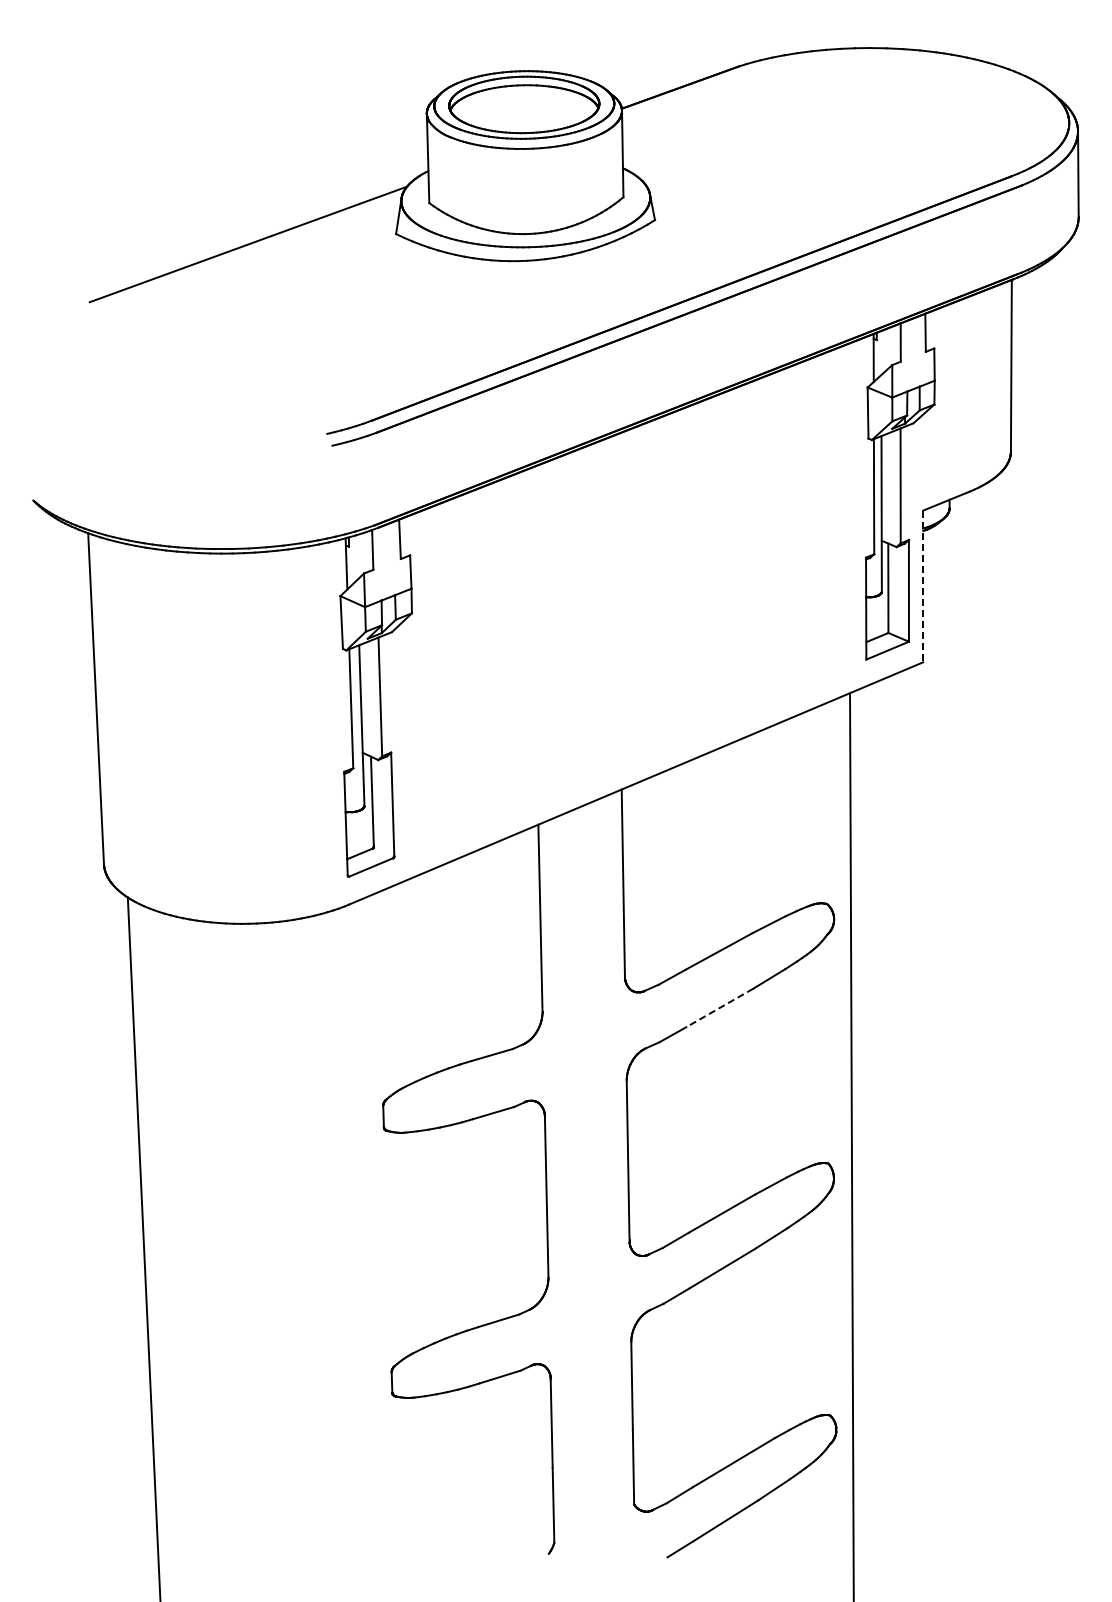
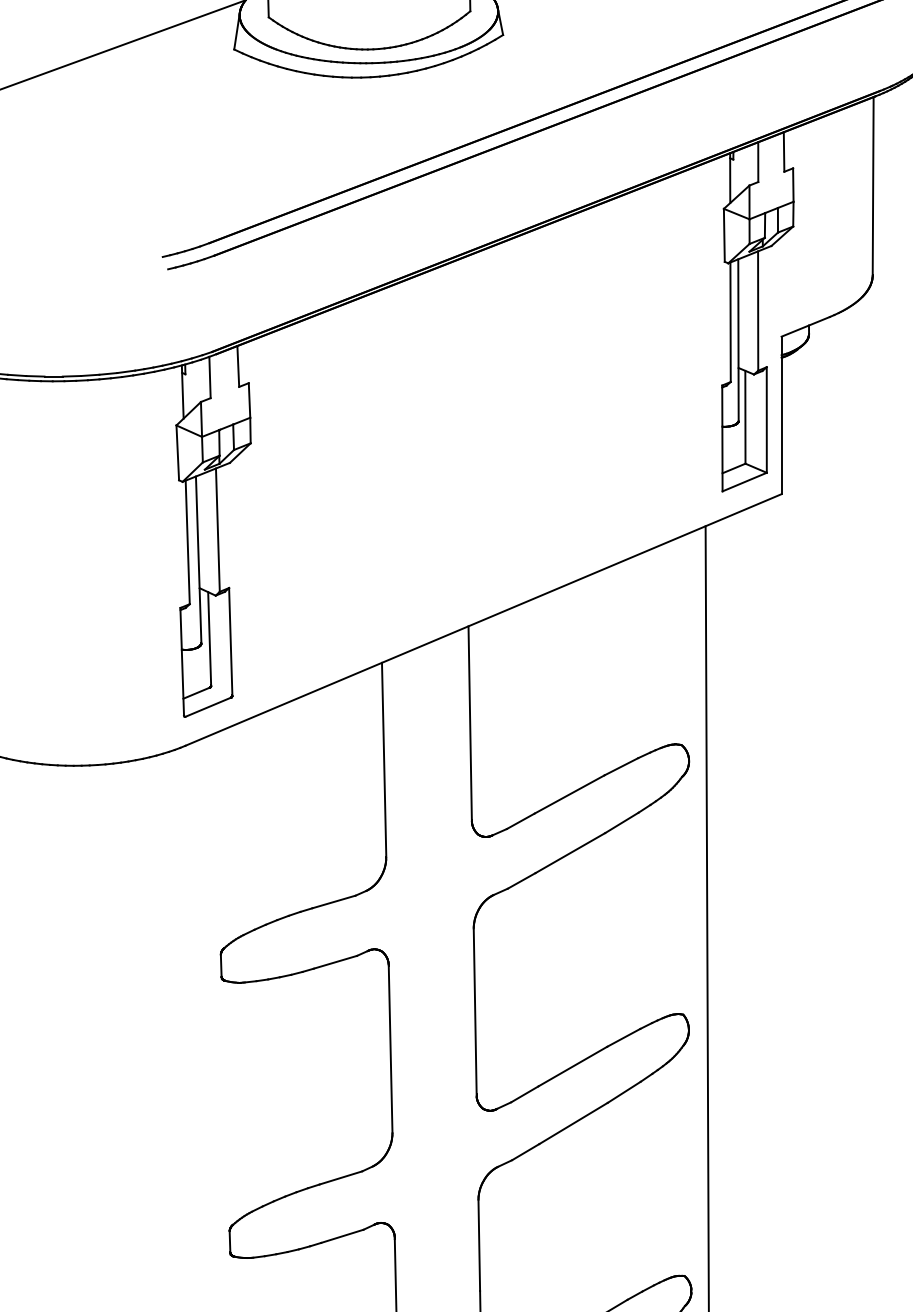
line: (923, 586) -> (781, 415), dashed -> solid
line: (719, 1007) -> (570, 852), dashed -> solid

